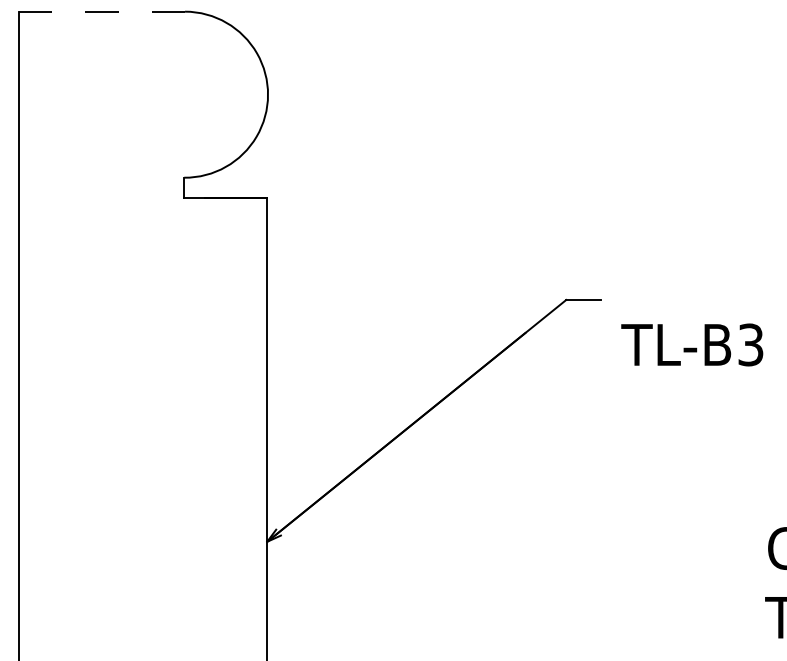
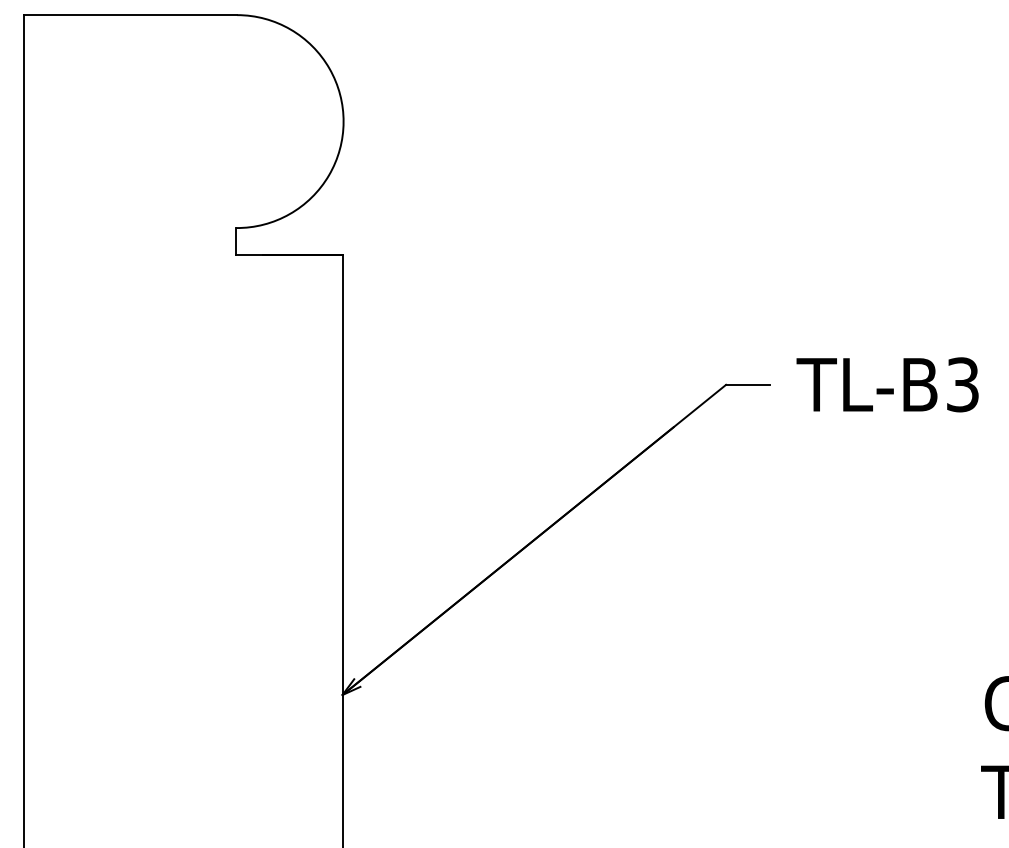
line: (102, 11) -> (131, 14), dashed -> solid
text: (692, 344) -> (887, 384), moved

